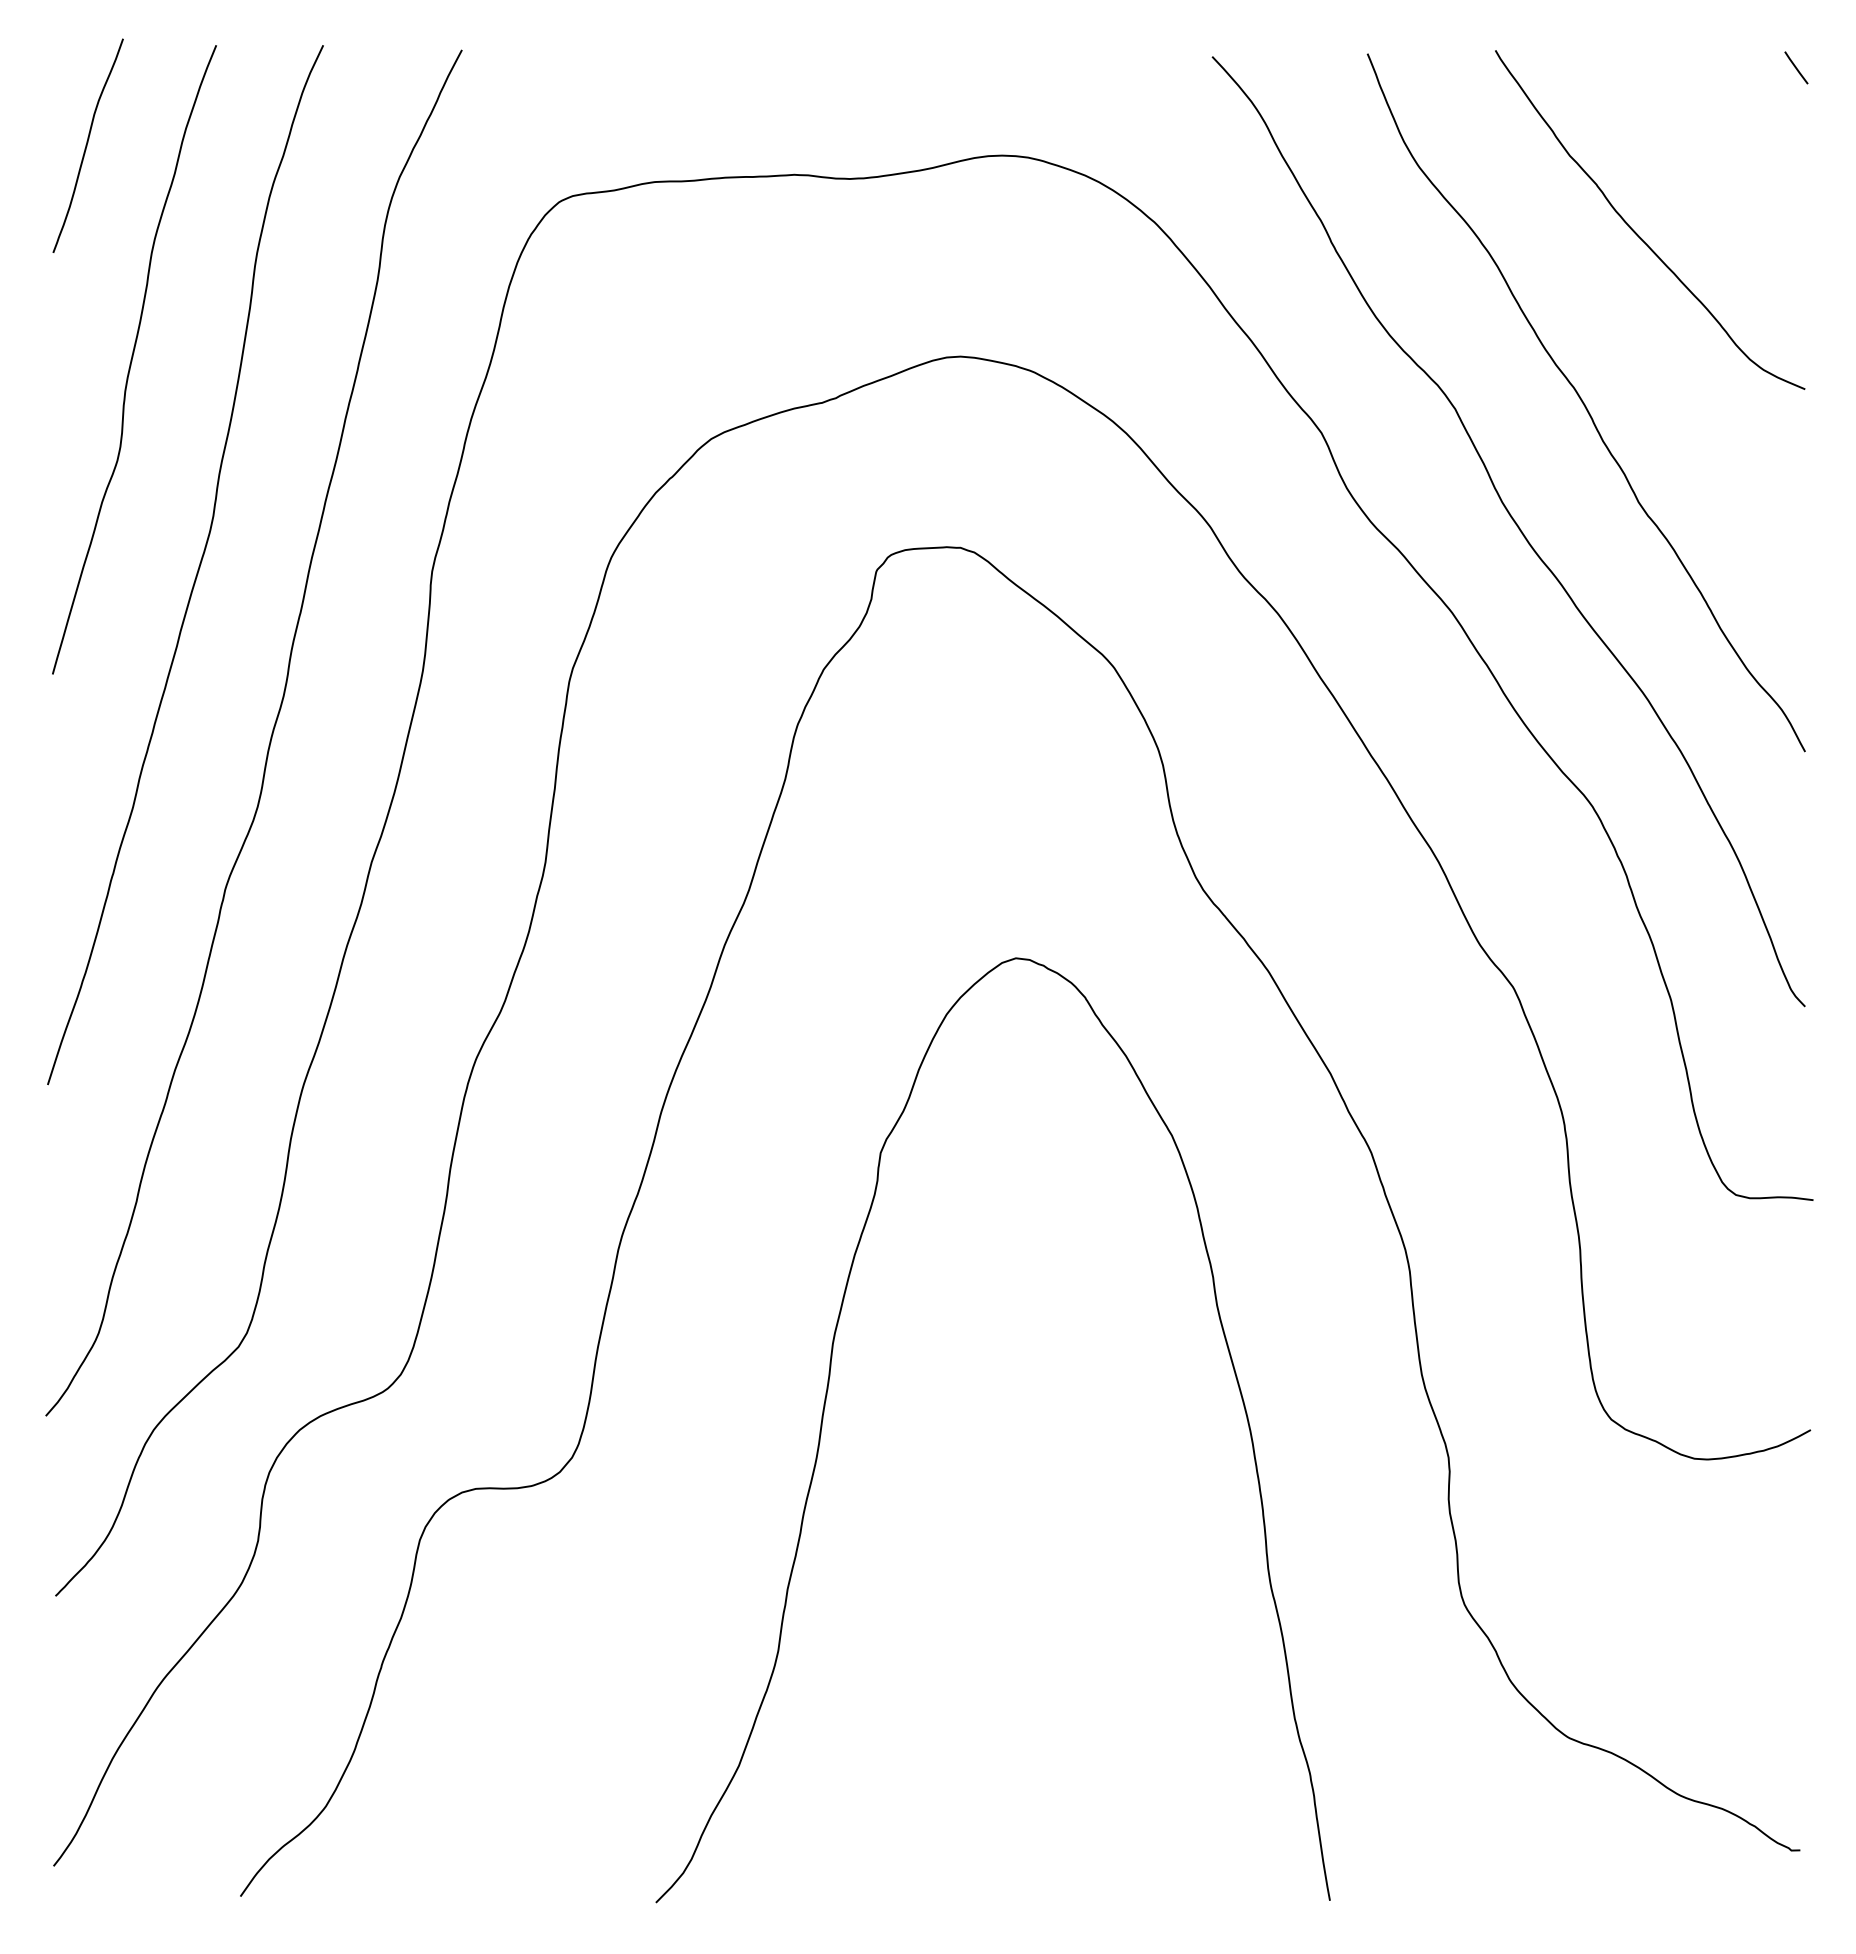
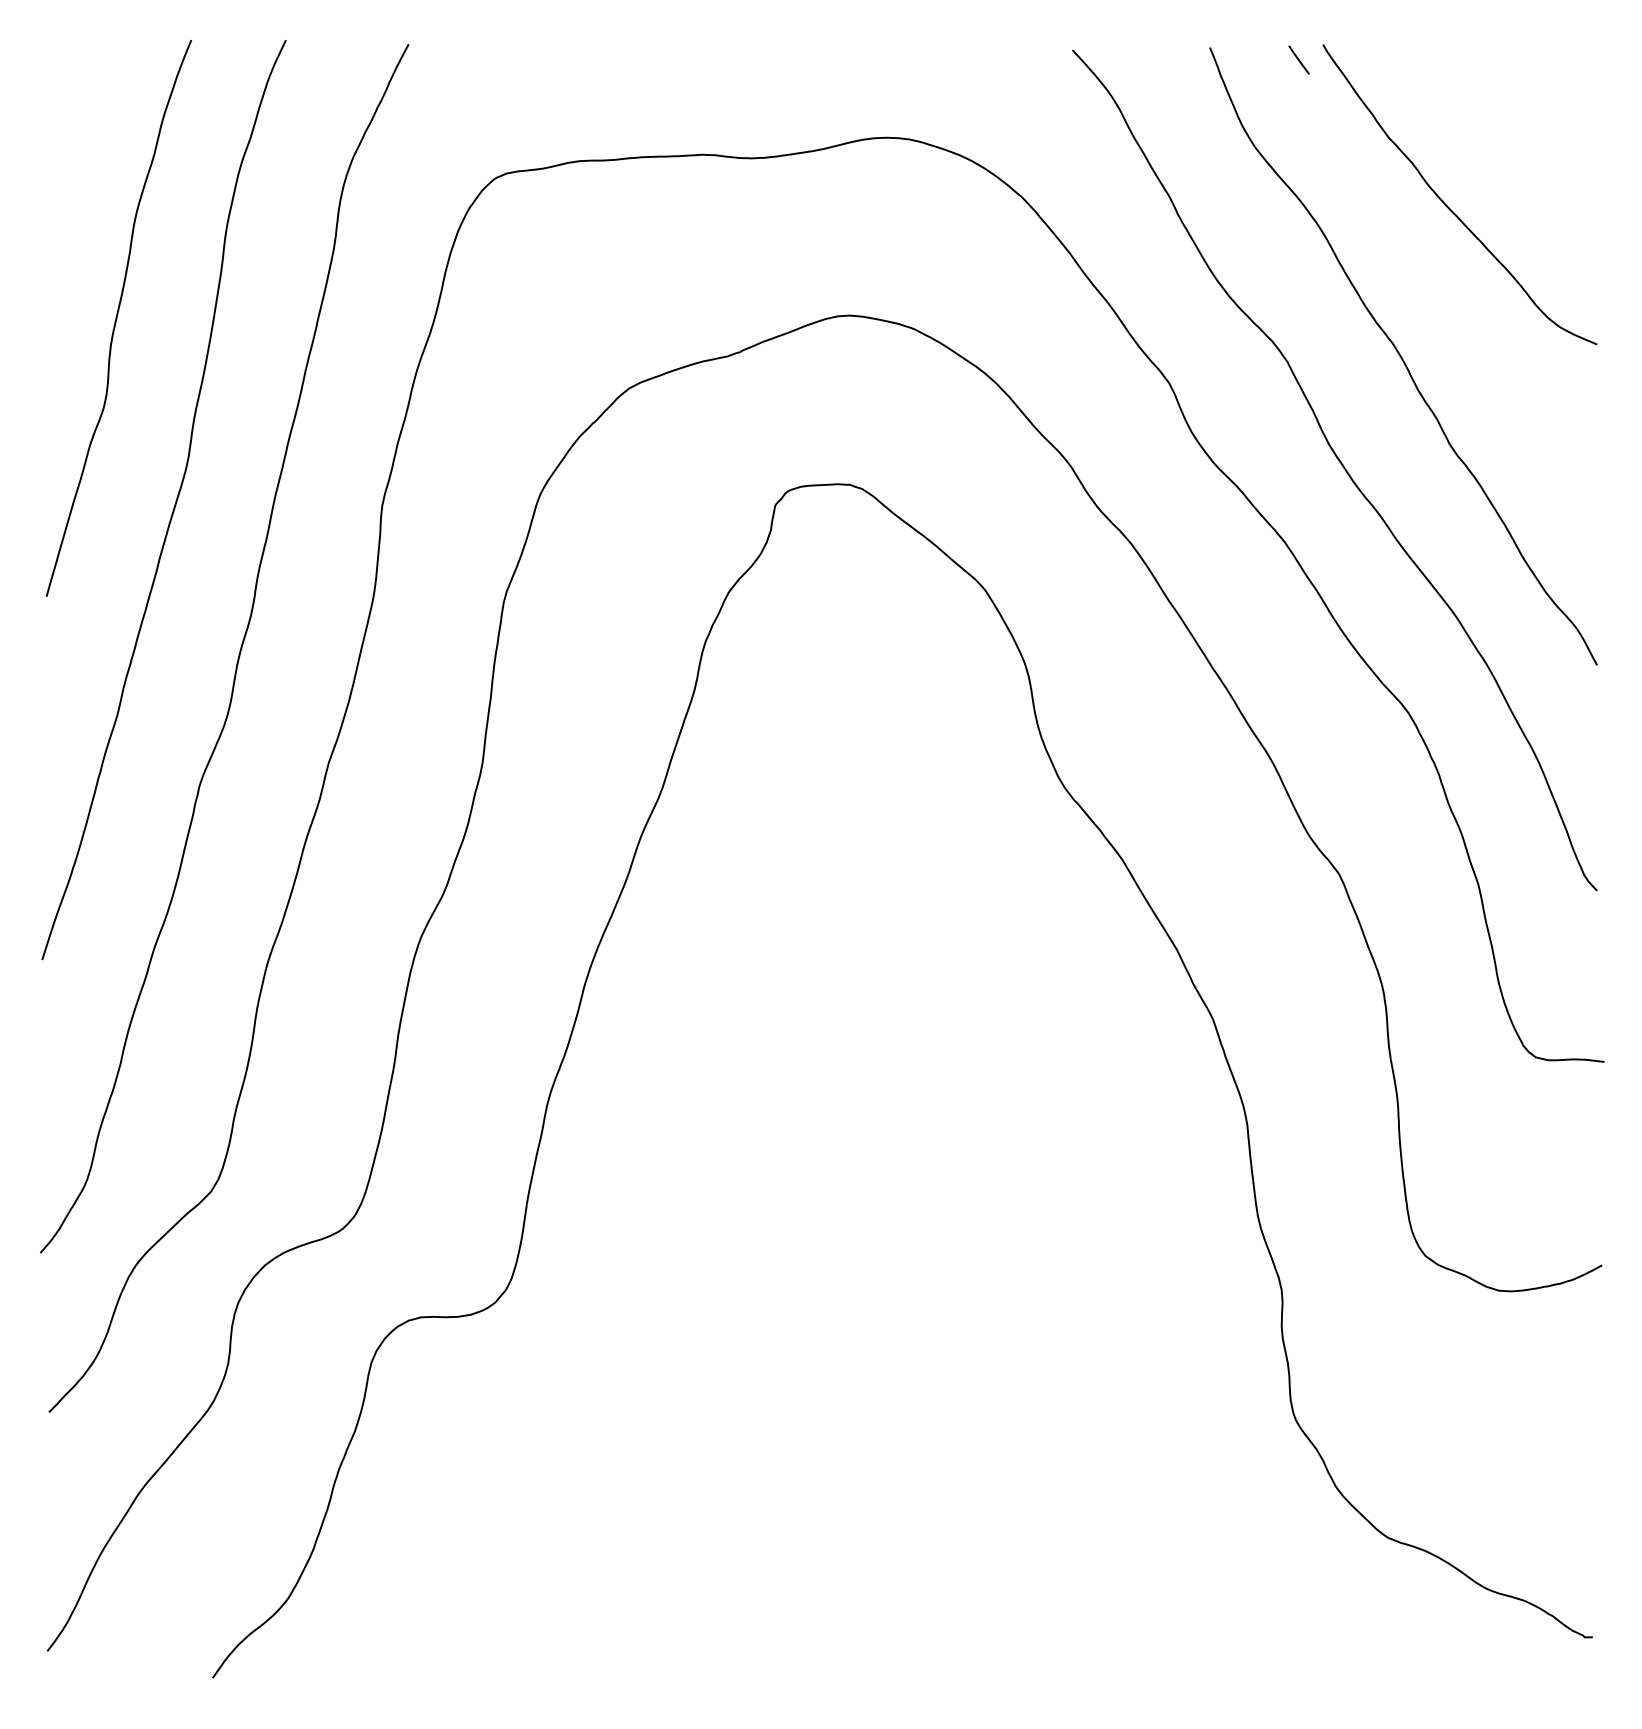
line: (1796, 67) -> (1299, 59), moved
curve: (87, 145) -> (77, 128), removed
curve: (826, 1401) -> (731, 1240), removed

